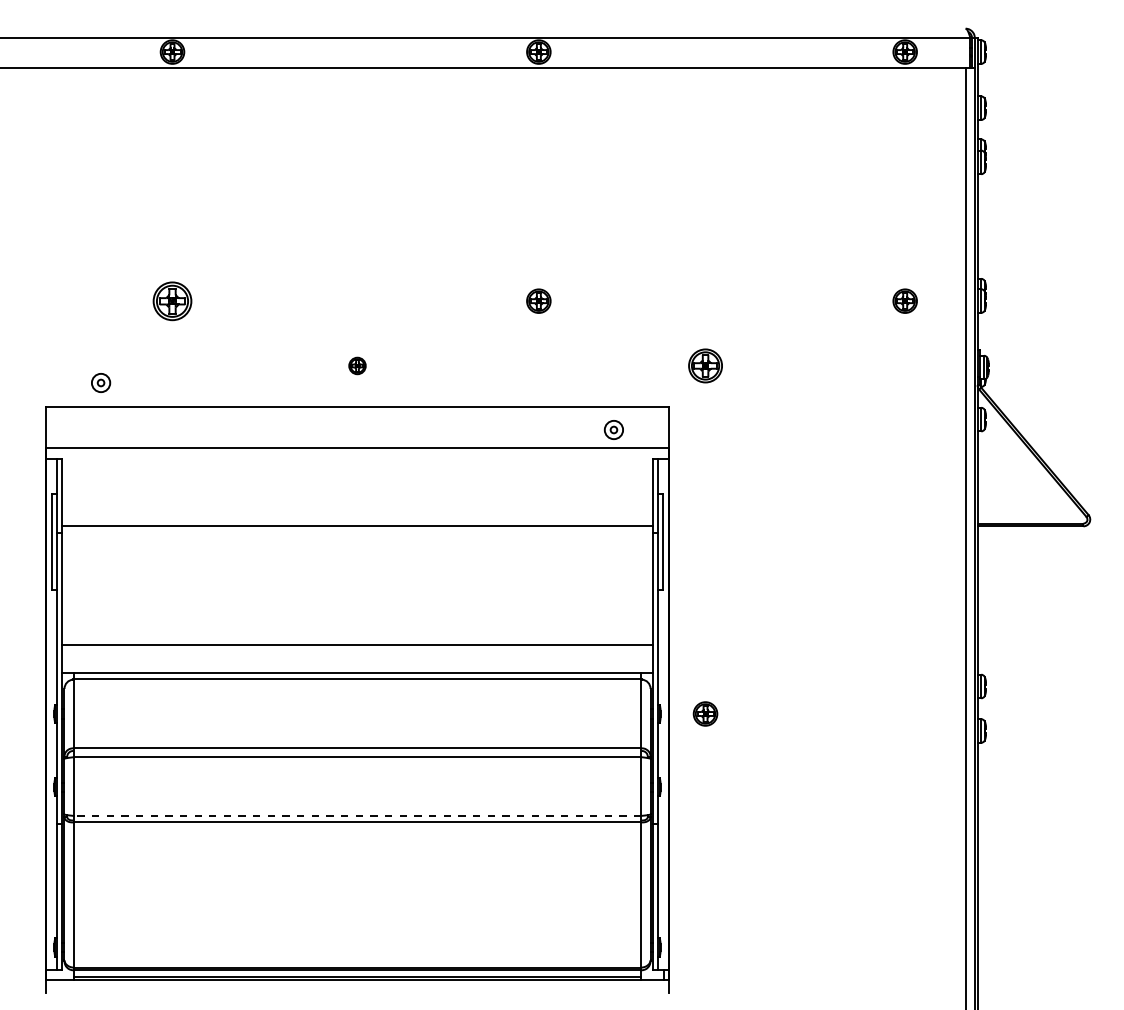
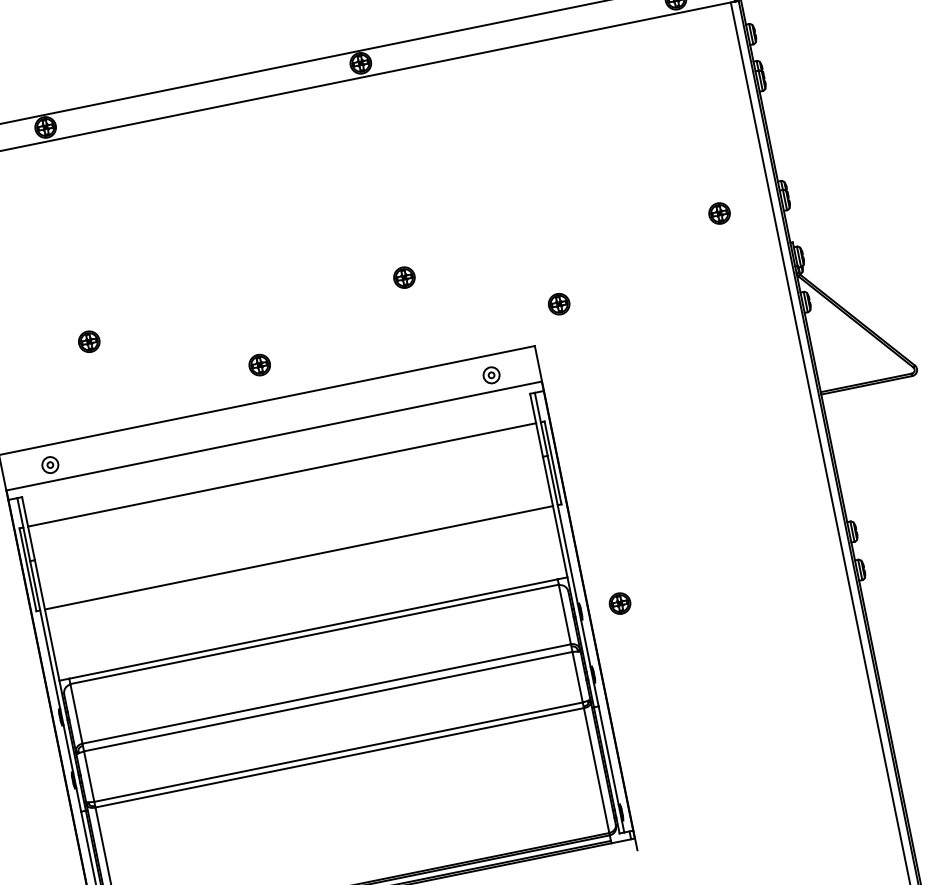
part: (172, 300) -> (89, 341), size x0.62
part: (357, 365) -> (259, 364), size x1.43
part: (705, 365) -> (559, 303), size x0.71
part: (101, 382) -> (50, 464), moved
line: (357, 525) -> (282, 474), moved
line: (357, 644) -> (298, 557), moved
line: (357, 815) -> (338, 751), dashed -> solid

